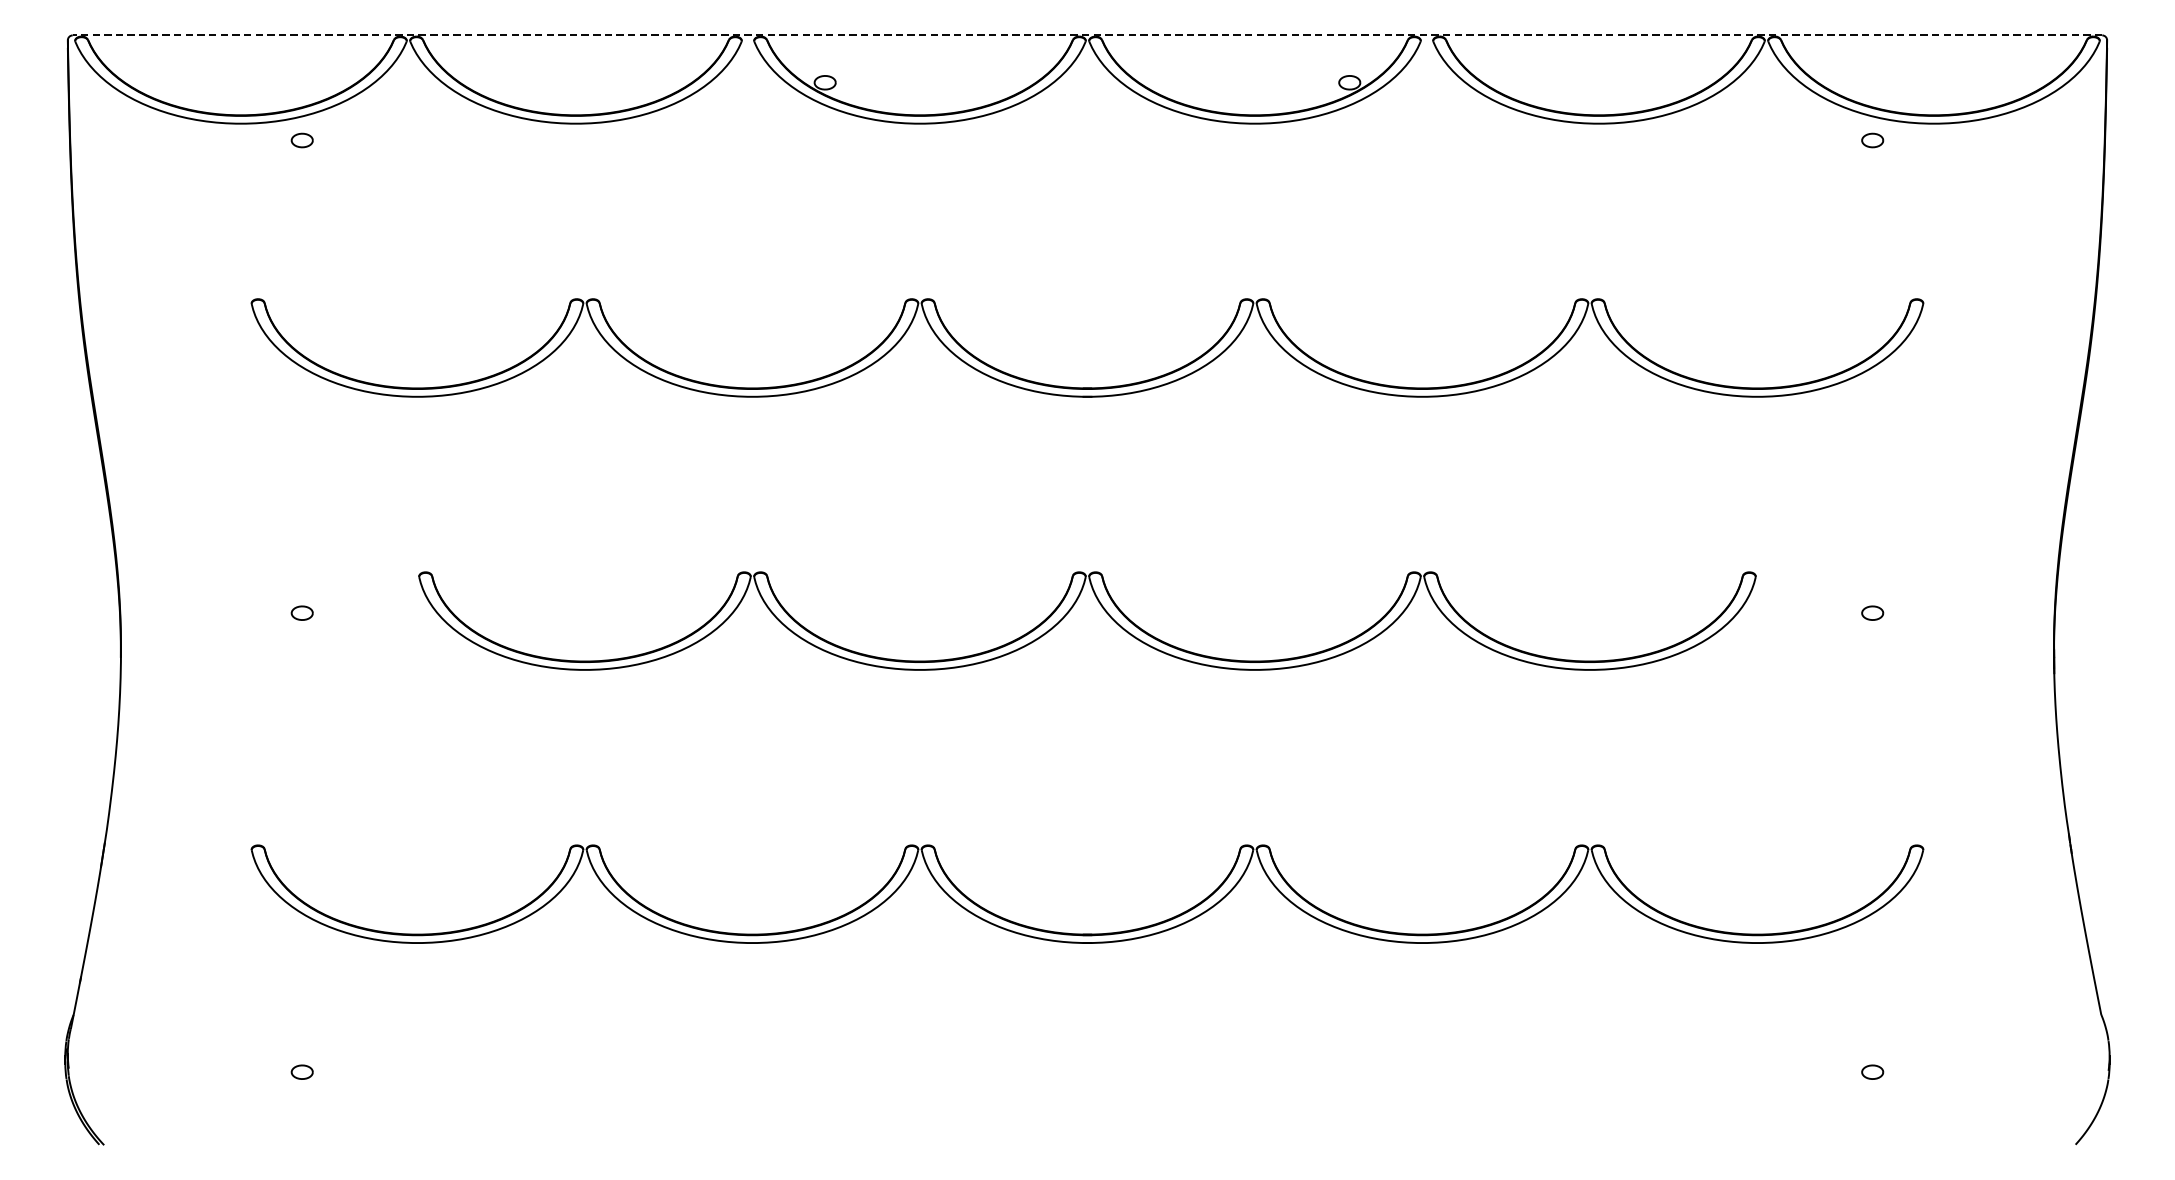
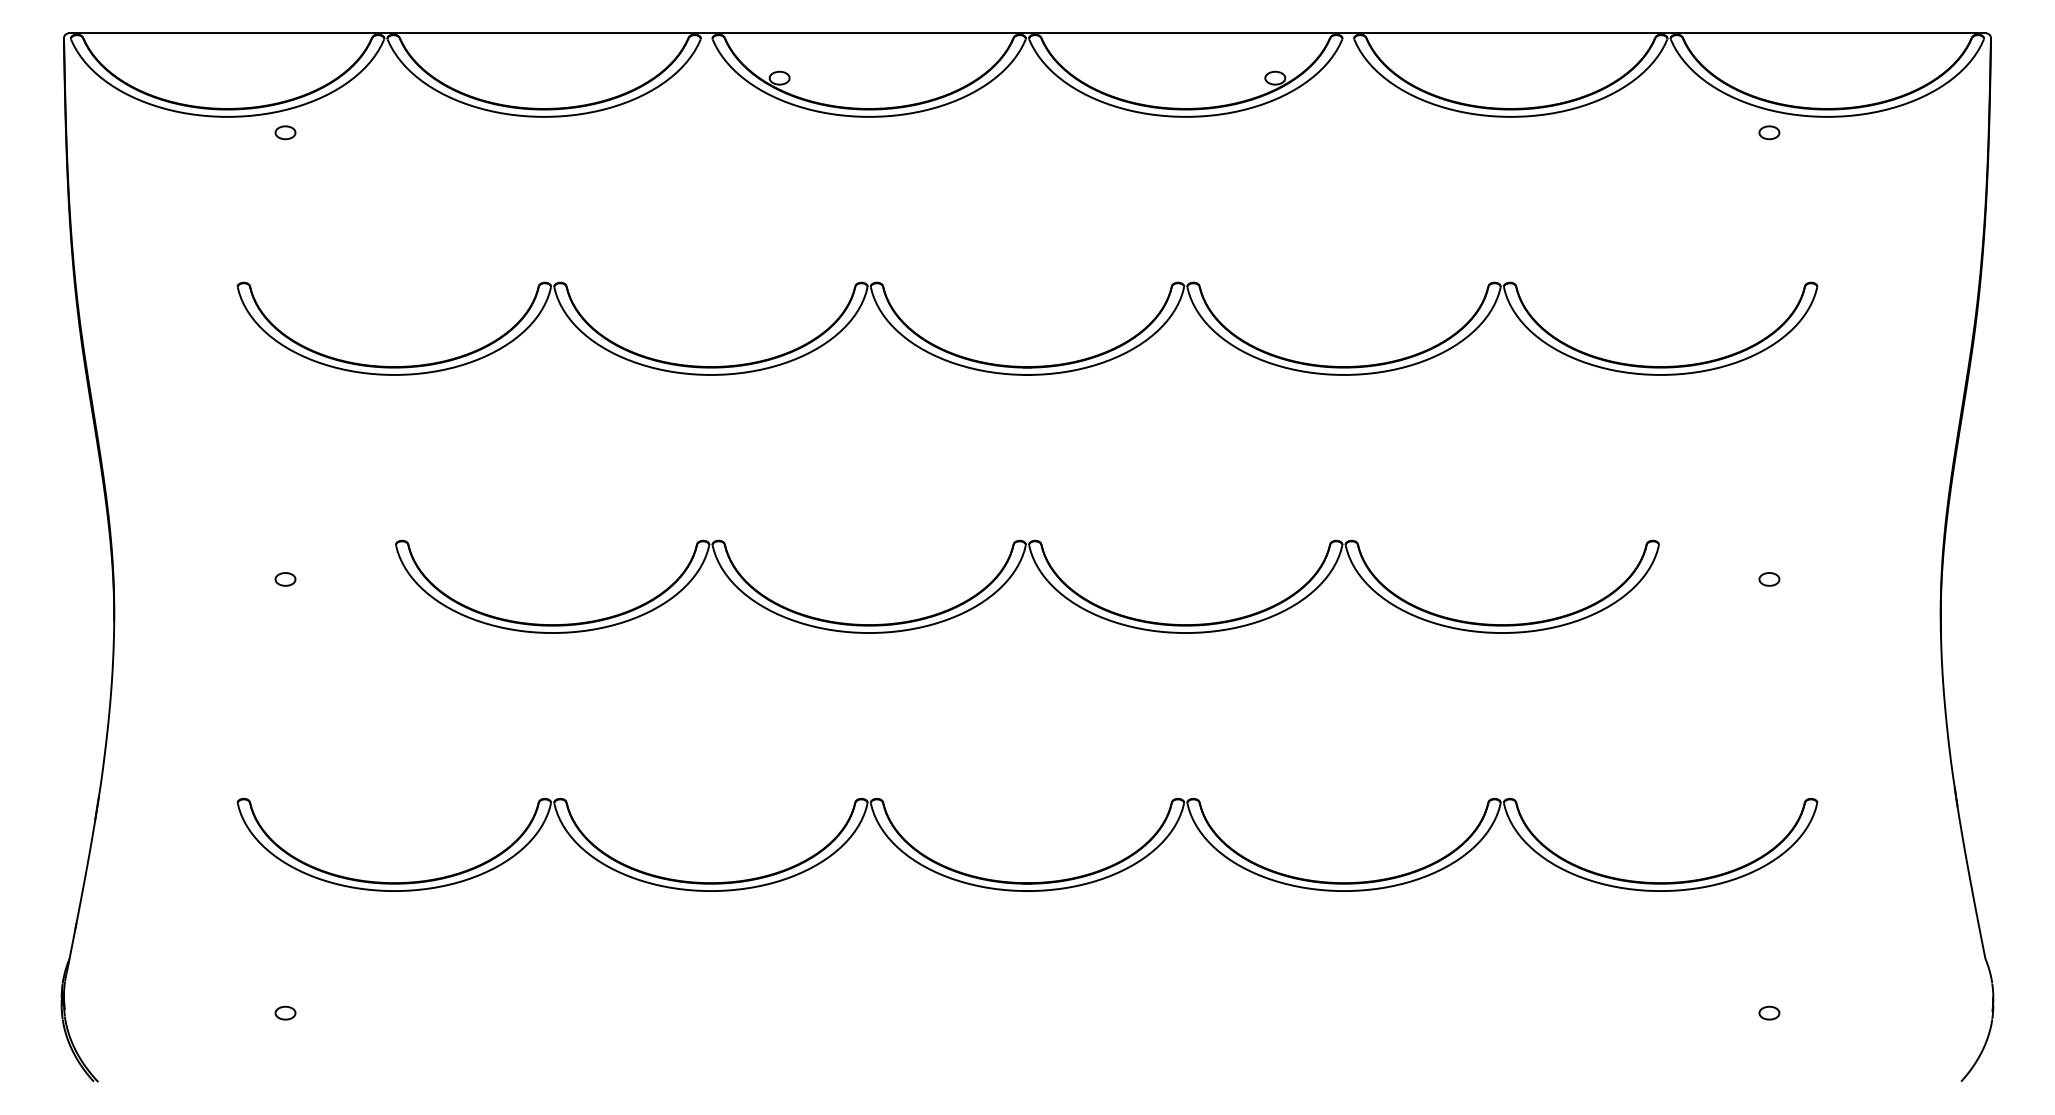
line: (1087, 35) -> (1027, 33), dashed -> solid

